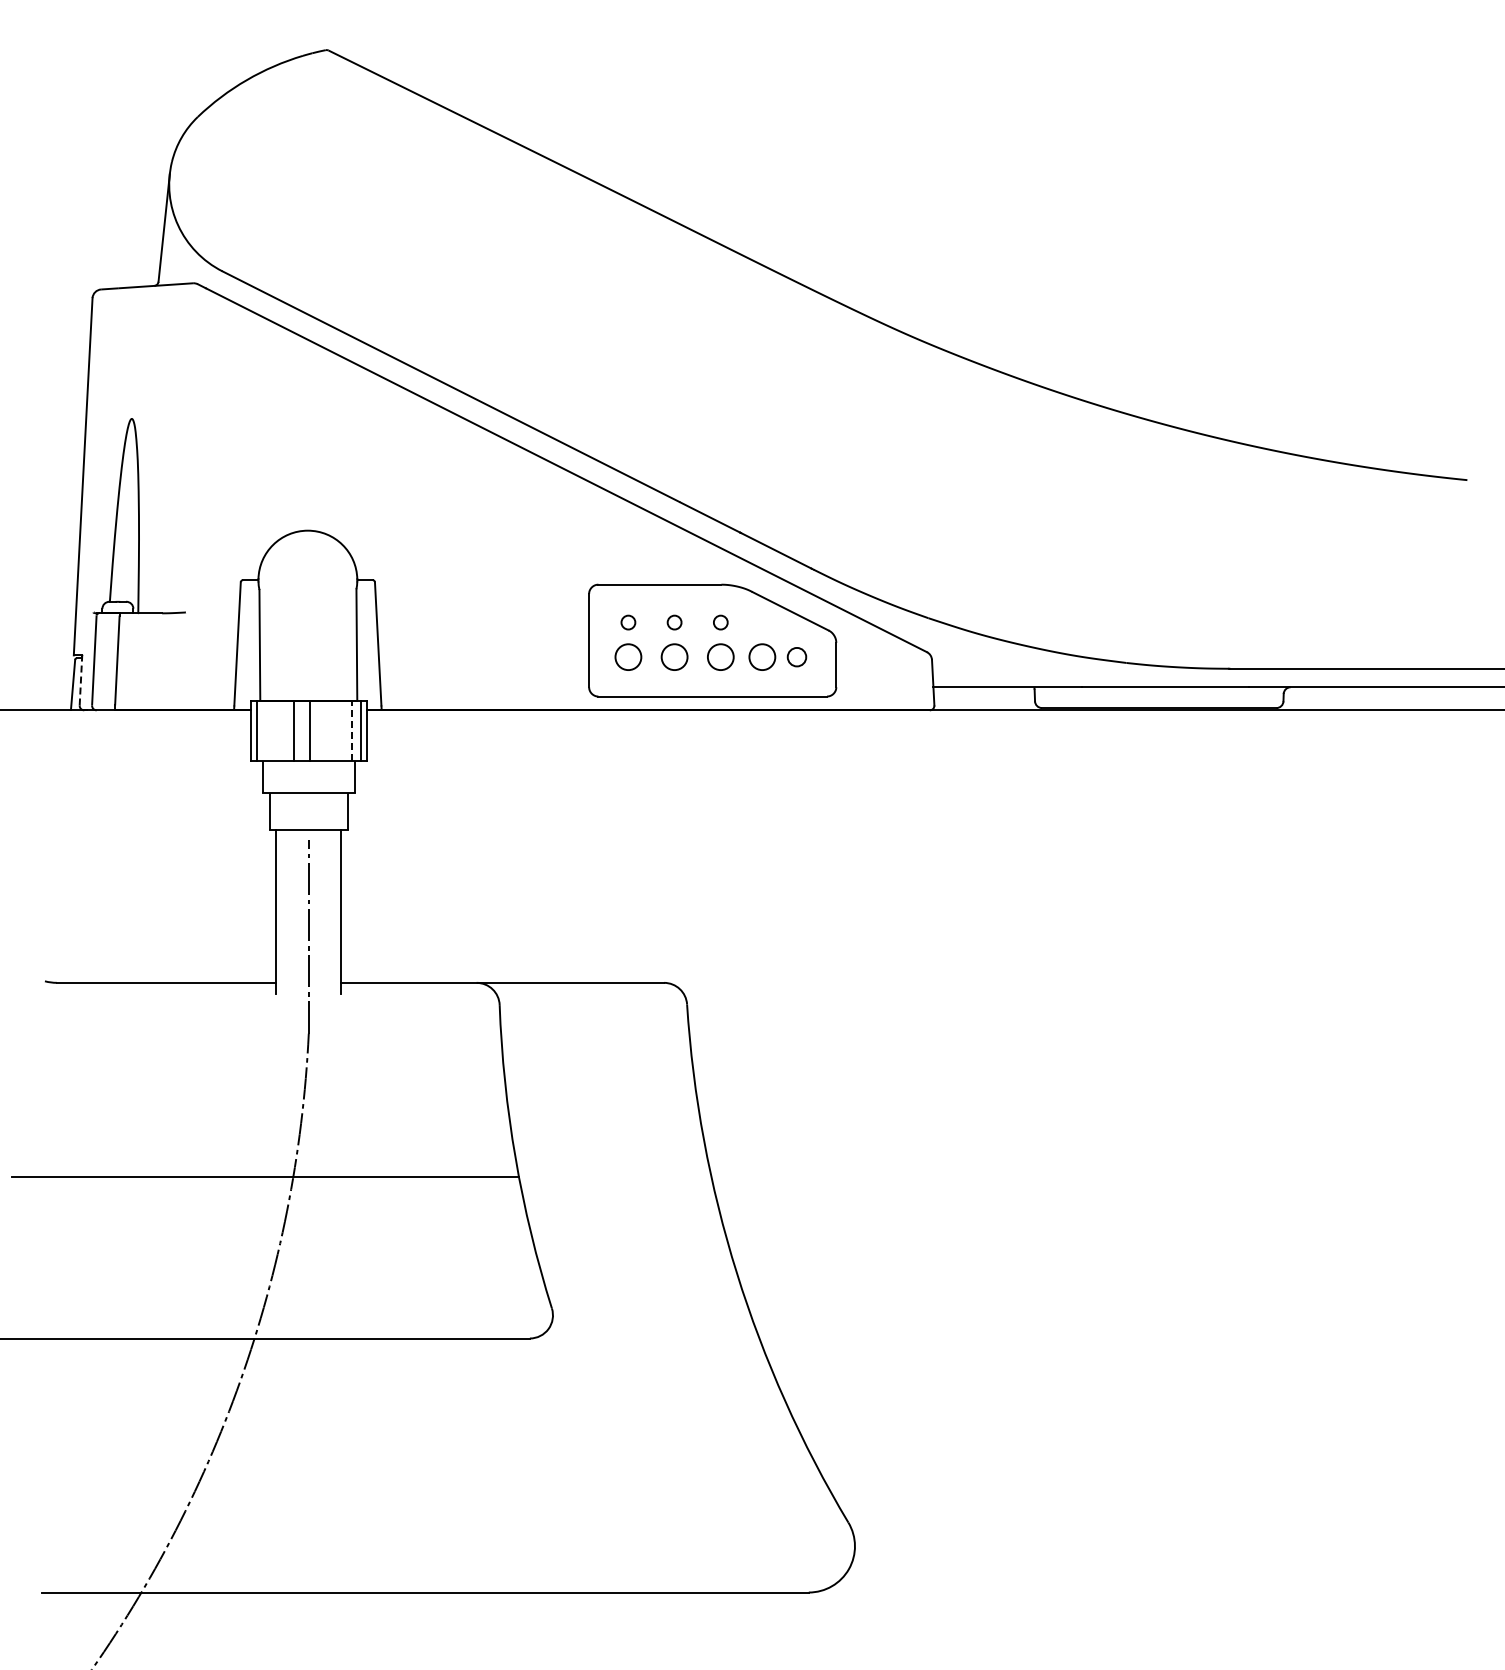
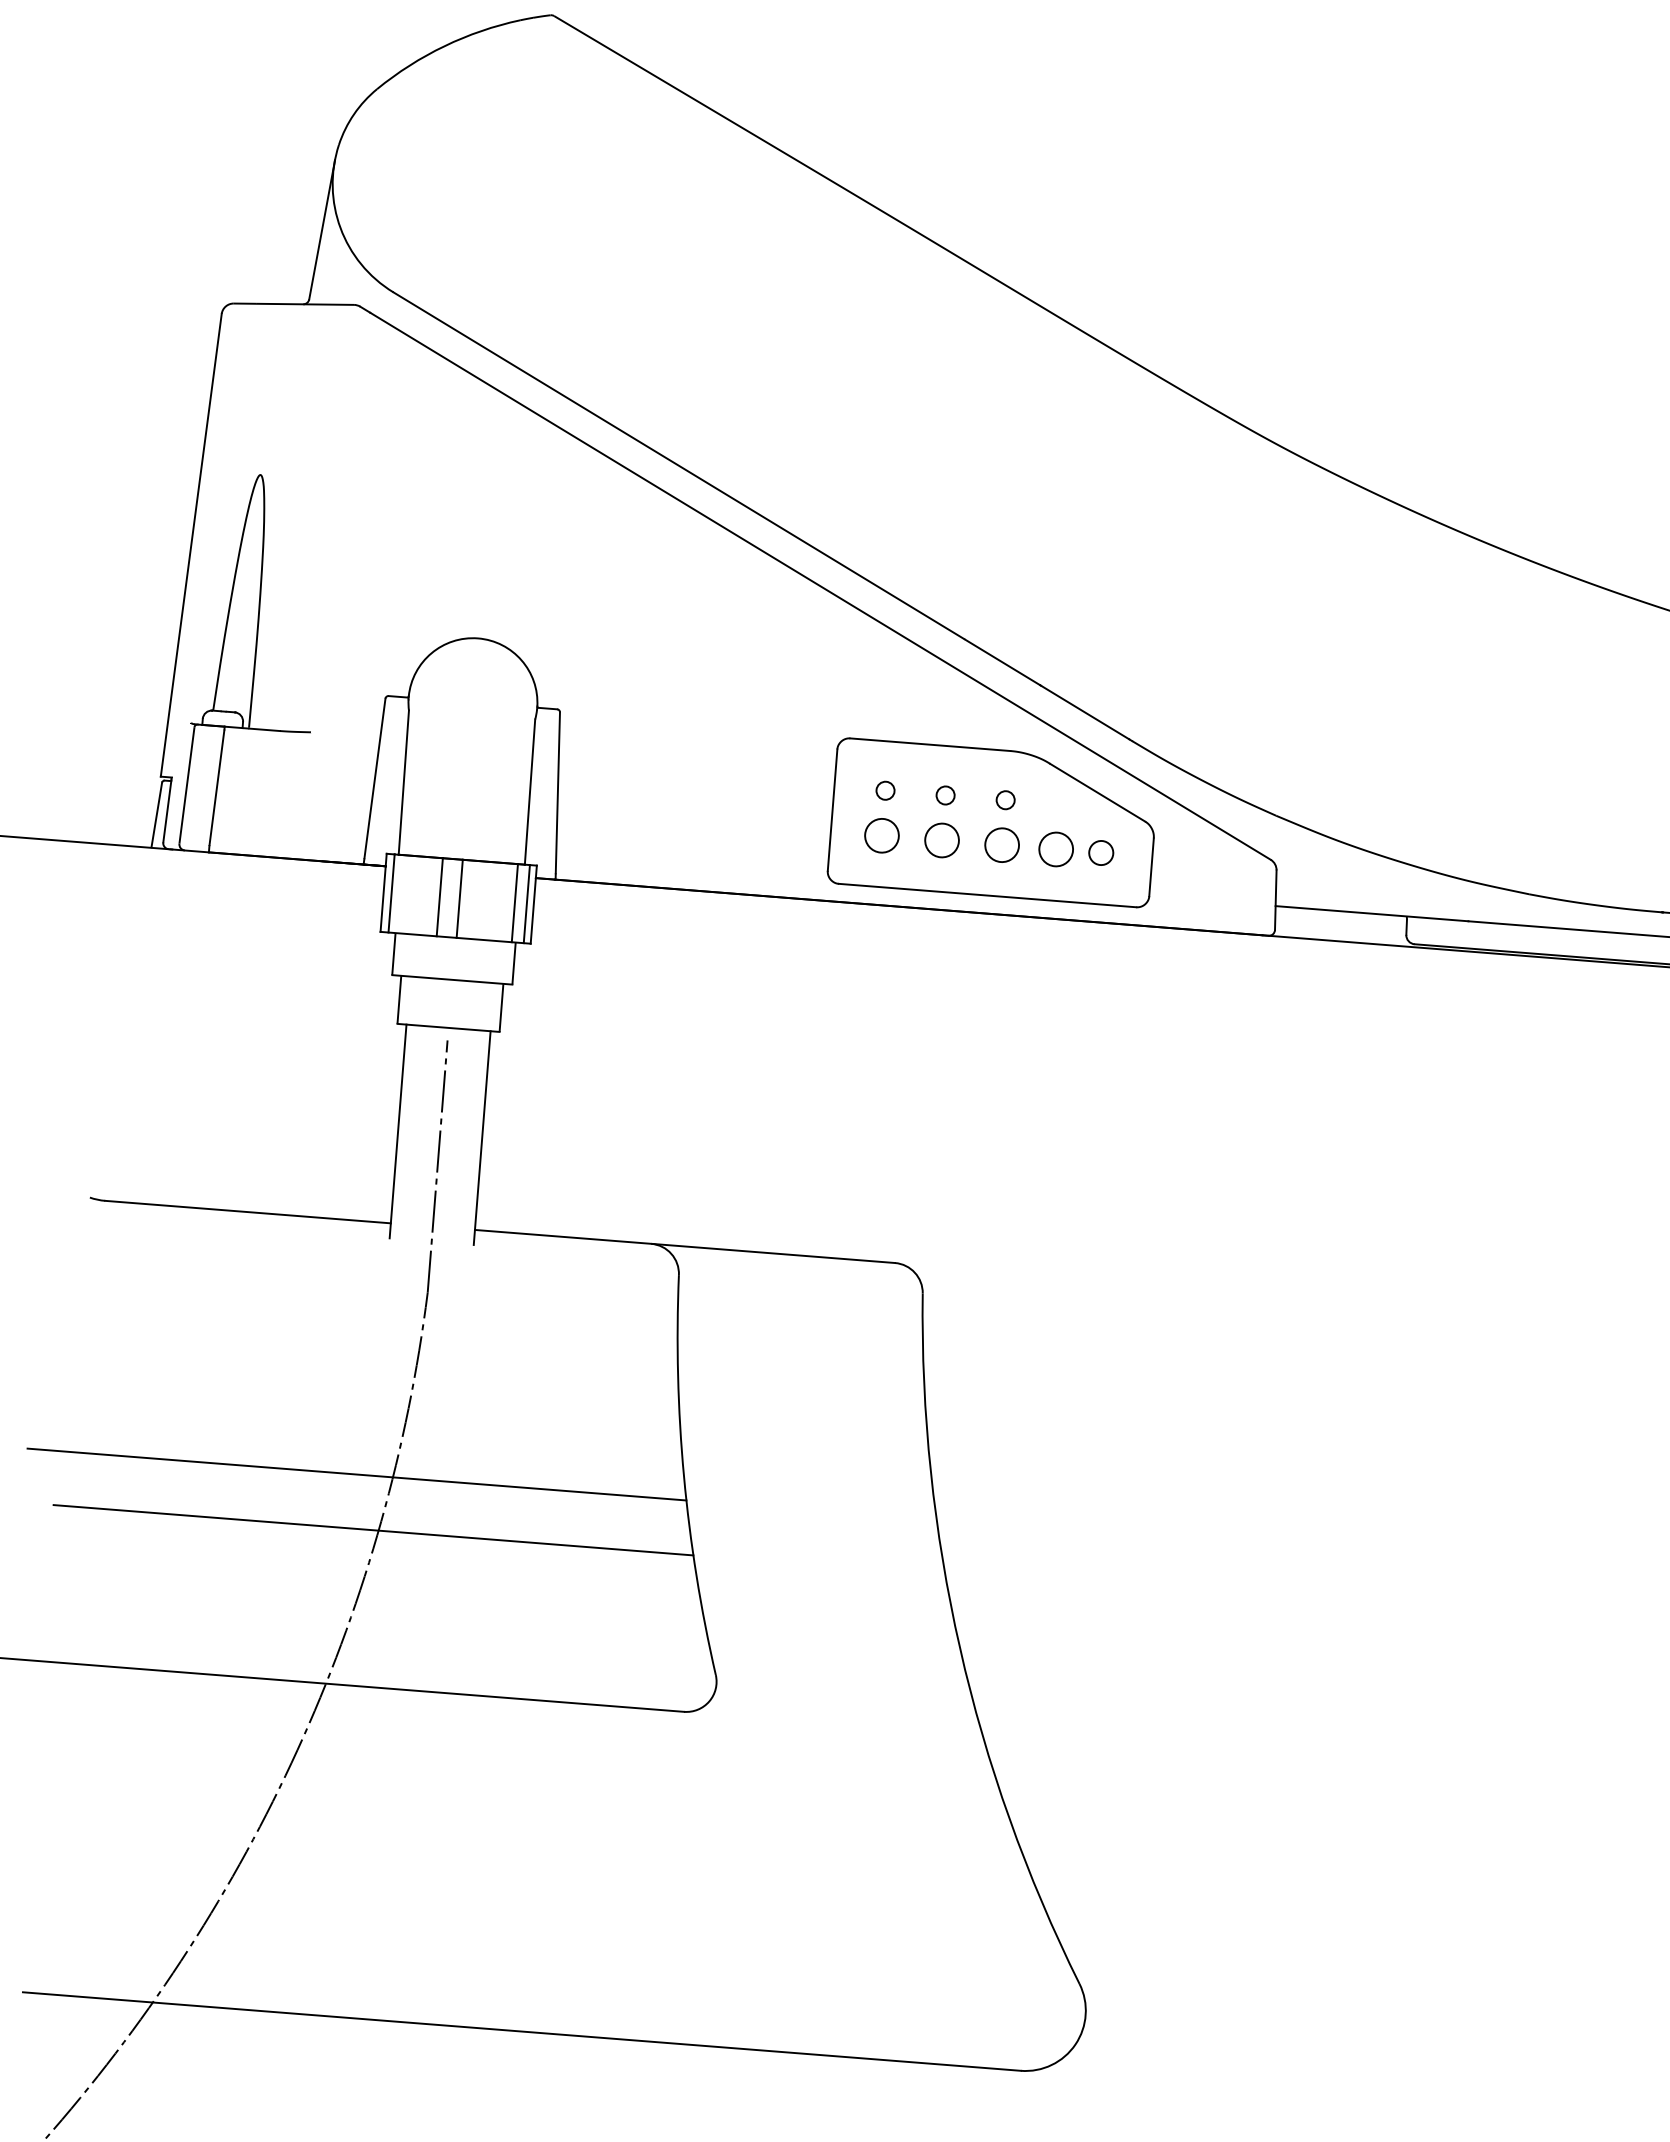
line: (80, 681) -> (166, 811), dashed -> solid
line: (351, 730) -> (514, 902), dashed -> solid
line: (281, 1218) -> (373, 1530), added

